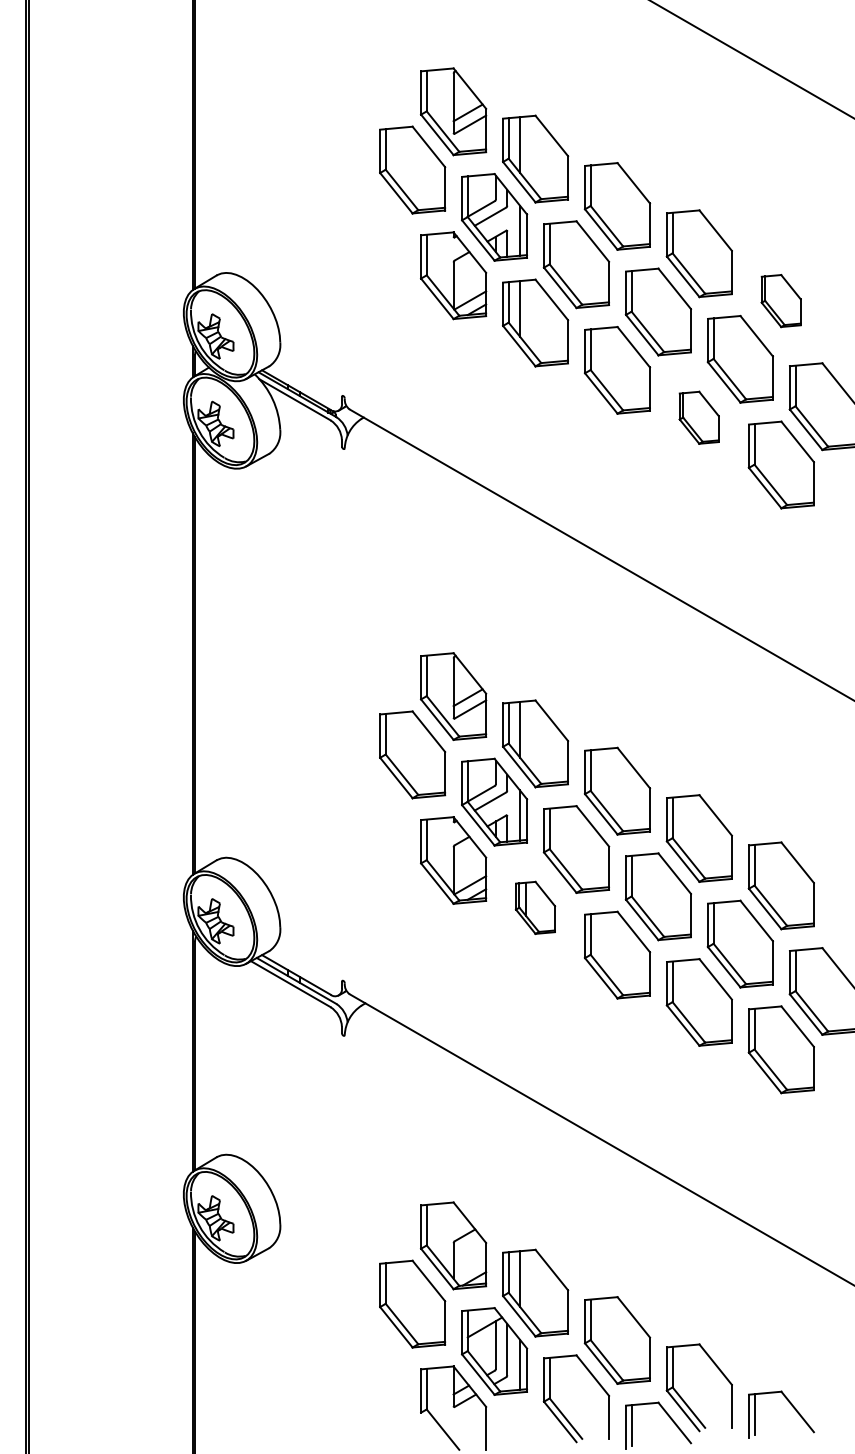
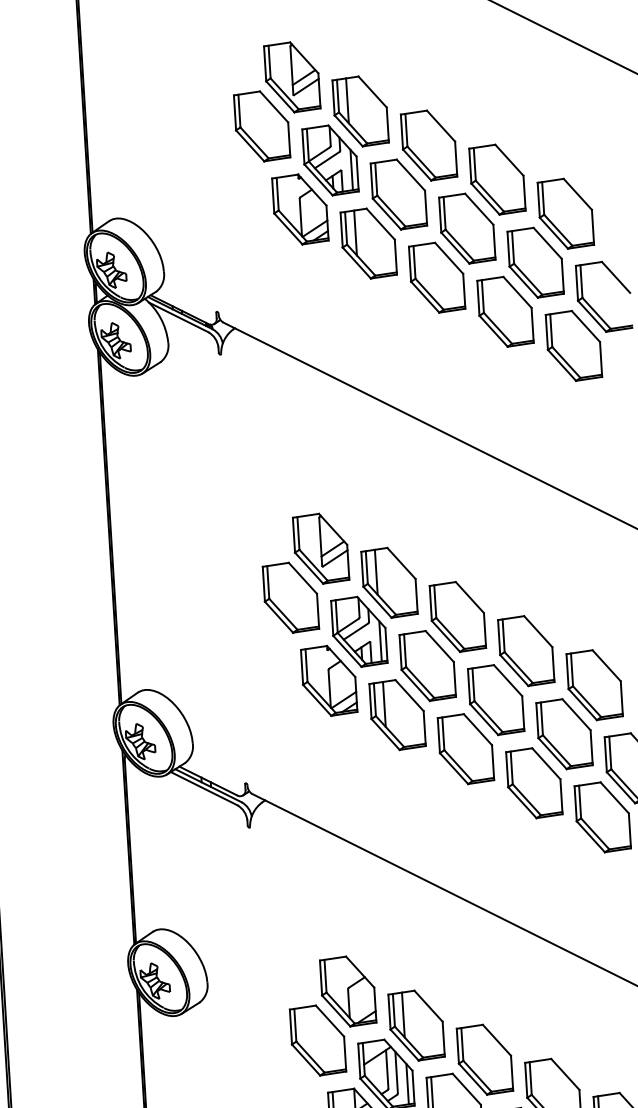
part: (780, 300) -> (565, 213), size x1.67
part: (698, 417) -> (504, 311), size x1.67
part: (535, 907) -> (397, 714), size x1.67

